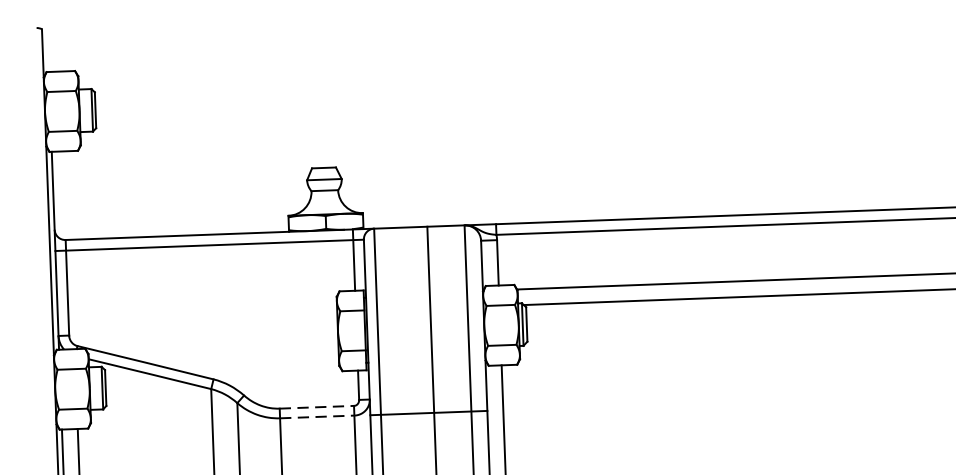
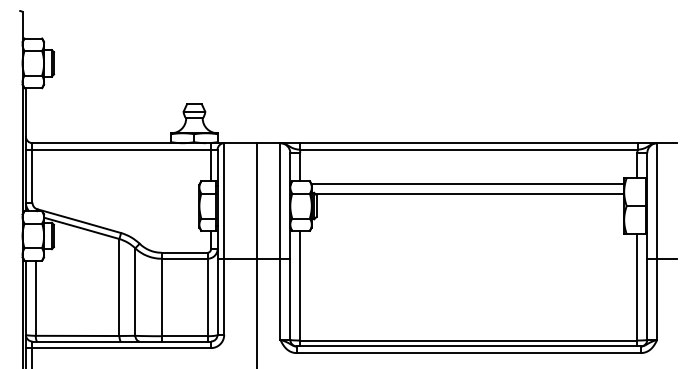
line: (318, 406) -> (185, 252), dashed -> solid
line: (318, 416) -> (185, 258), dashed -> solid

